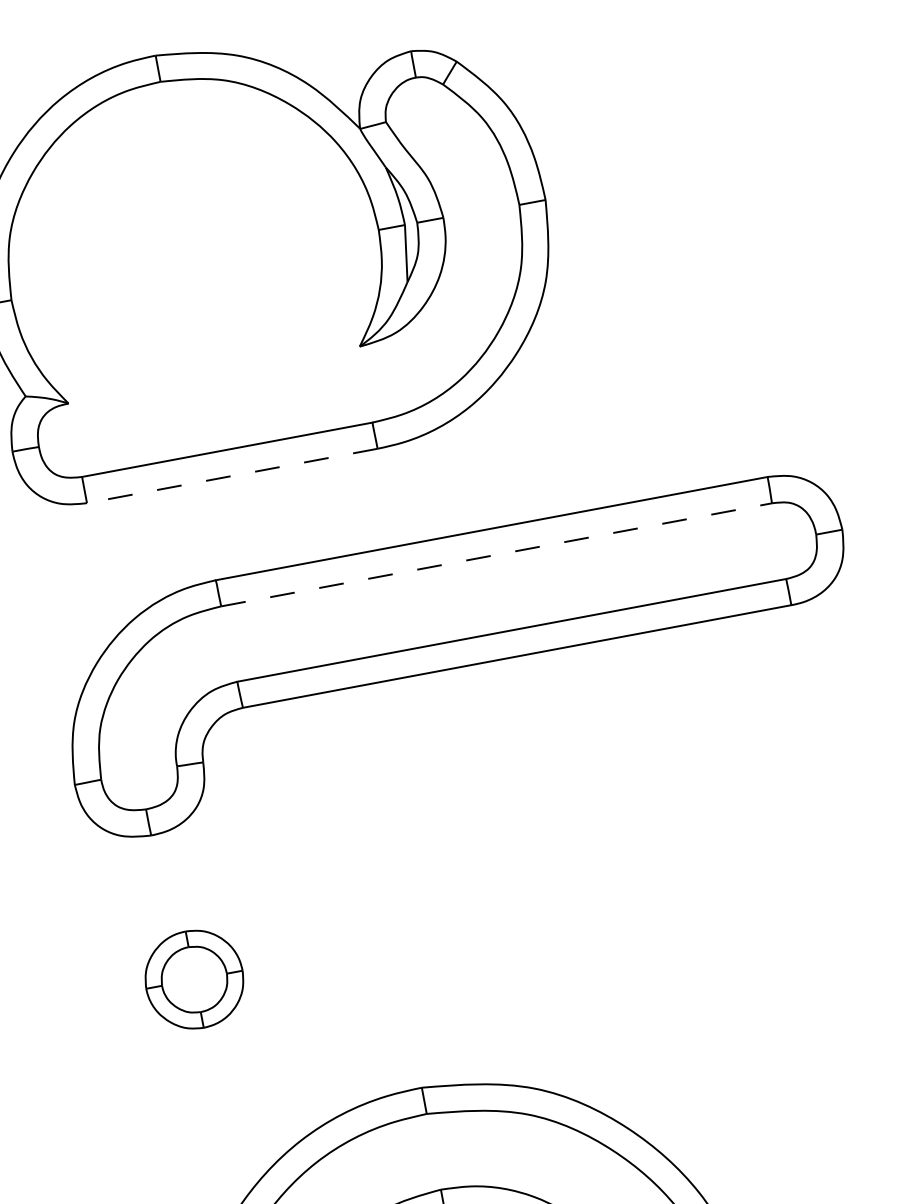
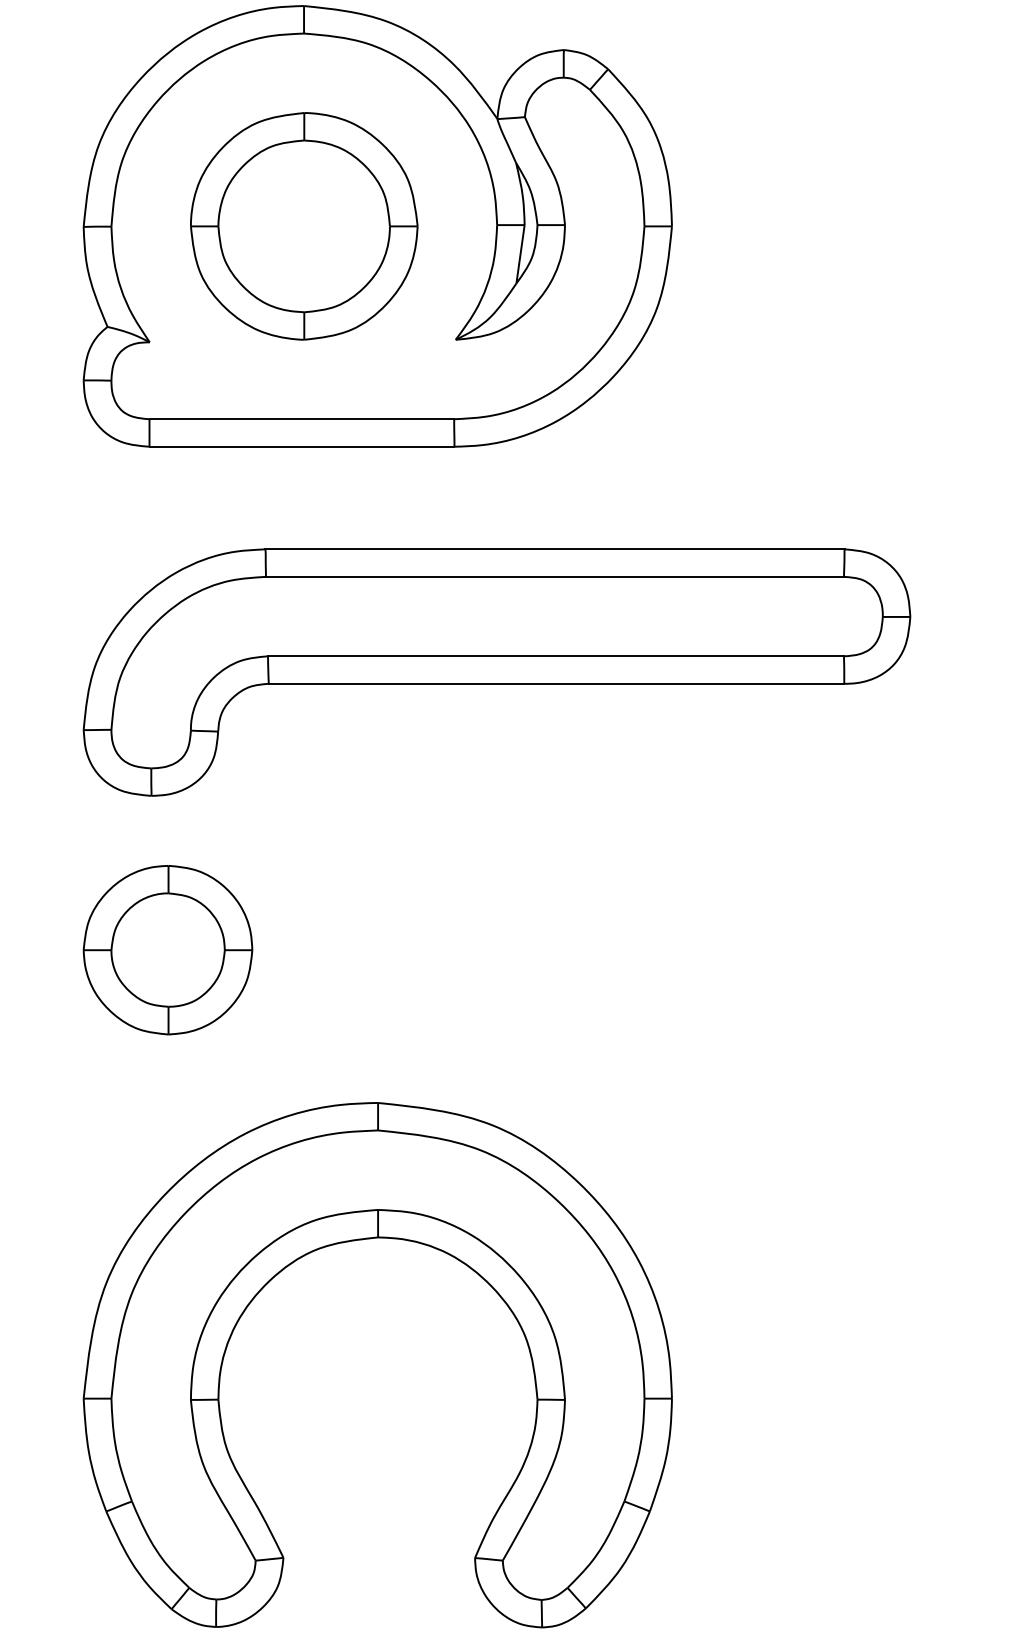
part: (195, 265) -> (304, 226), added
line: (231, 475) -> (301, 446), dashed -> solid
line: (497, 554) -> (555, 576), dashed -> solid
part: (193, 980) -> (167, 950), size x1.67

